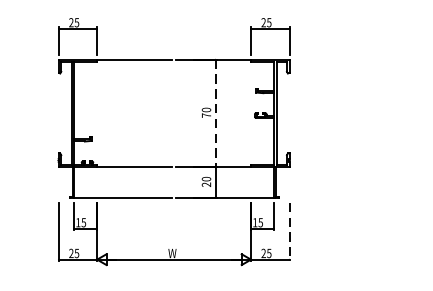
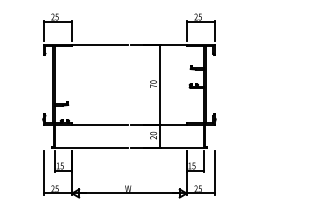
line: (215, 114) -> (160, 85), dashed -> solid
line: (289, 231) -> (215, 172), dashed -> solid

